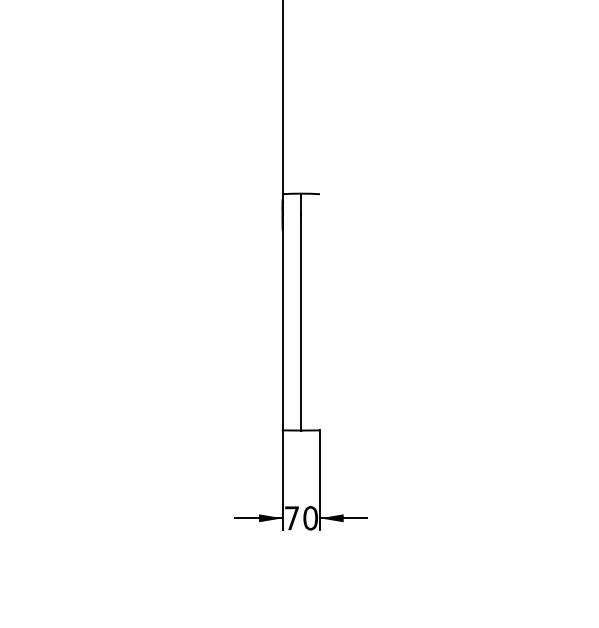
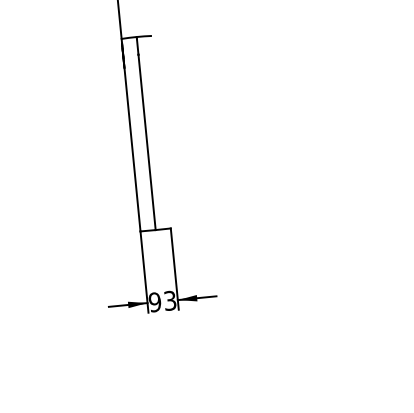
text: (301, 518) -> (162, 301), 70 -> 93

